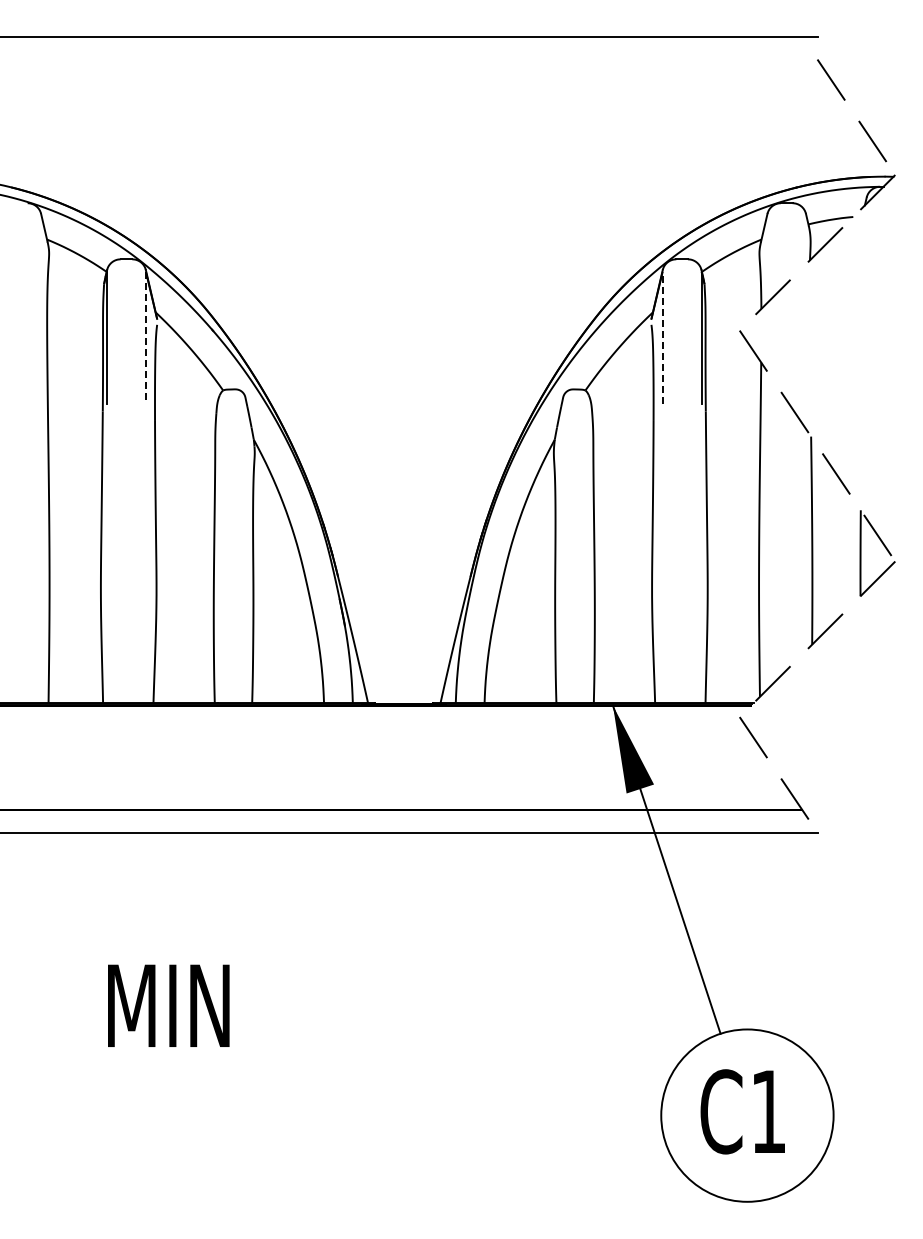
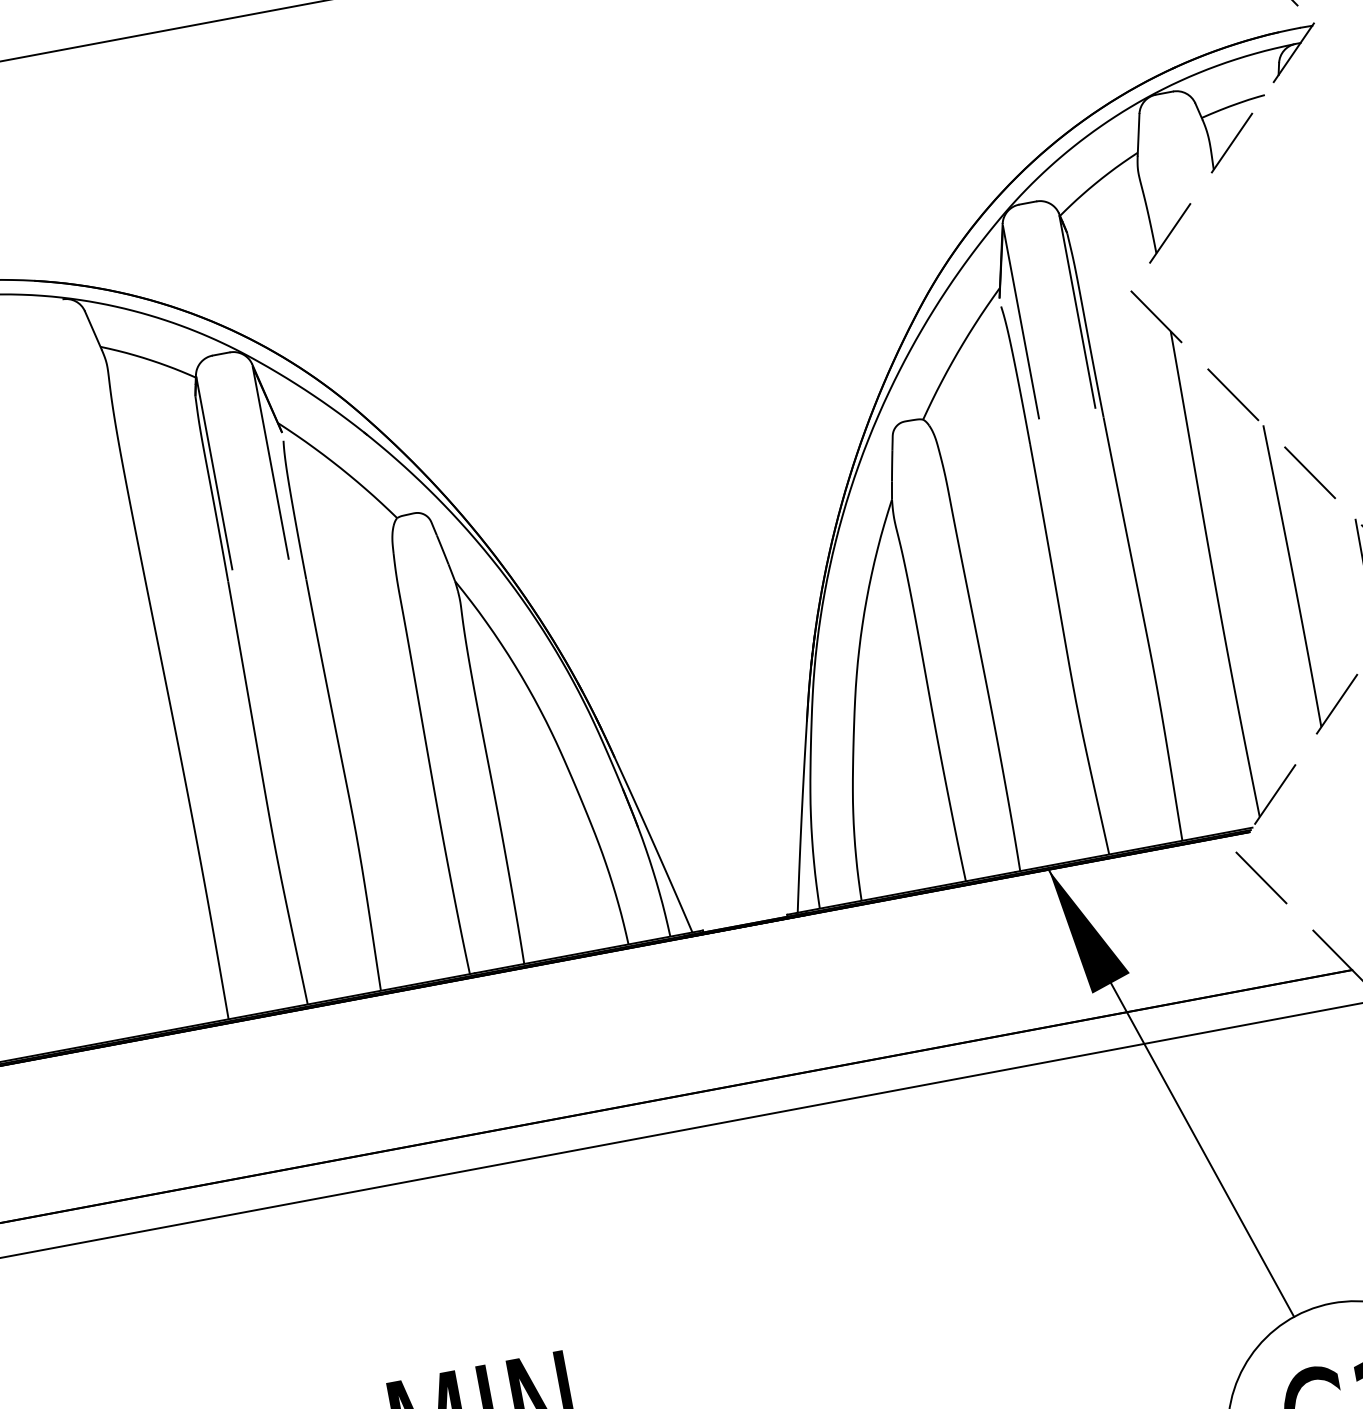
line: (662, 337) -> (1020, 321), dashed -> solid
line: (145, 338) -> (270, 463), dashed -> solid

